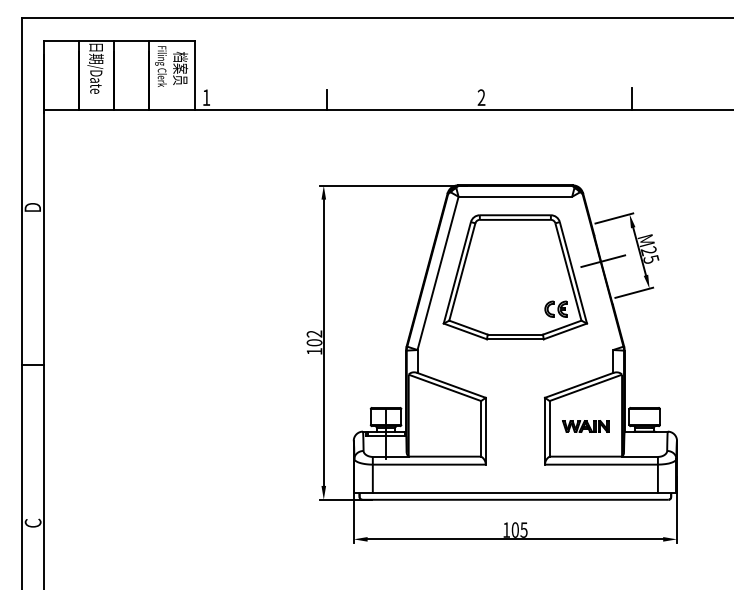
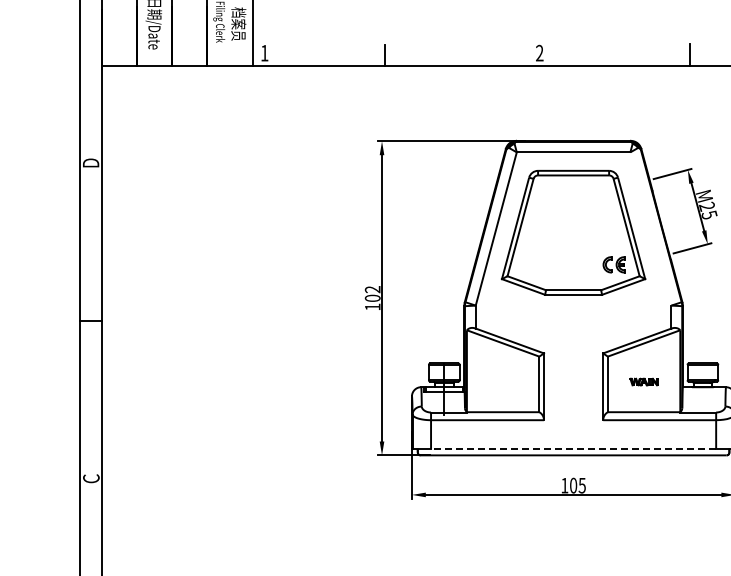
line: (603, 261) -> (661, 217), removed
part: (585, 426) -> (643, 382), size x0.6
line: (515, 493) -> (573, 449), solid -> dashed

